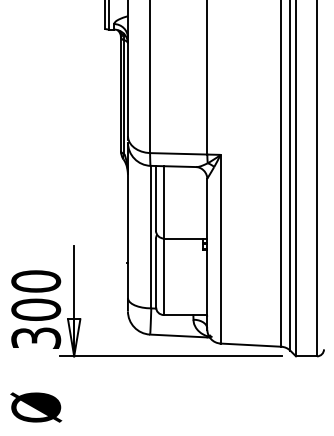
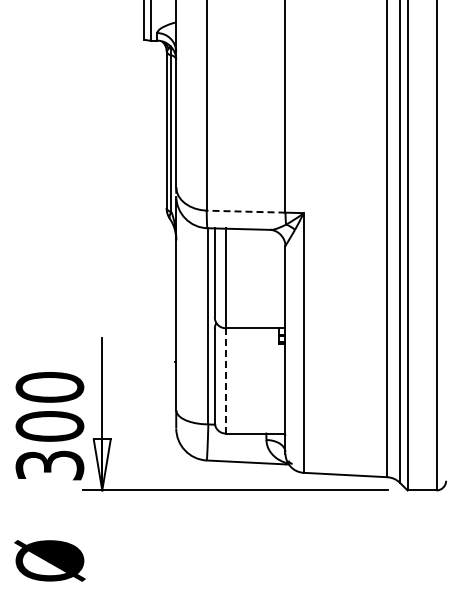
line: (178, 153) -> (245, 211), solid -> dashed
line: (163, 276) -> (225, 380), solid -> dashed

